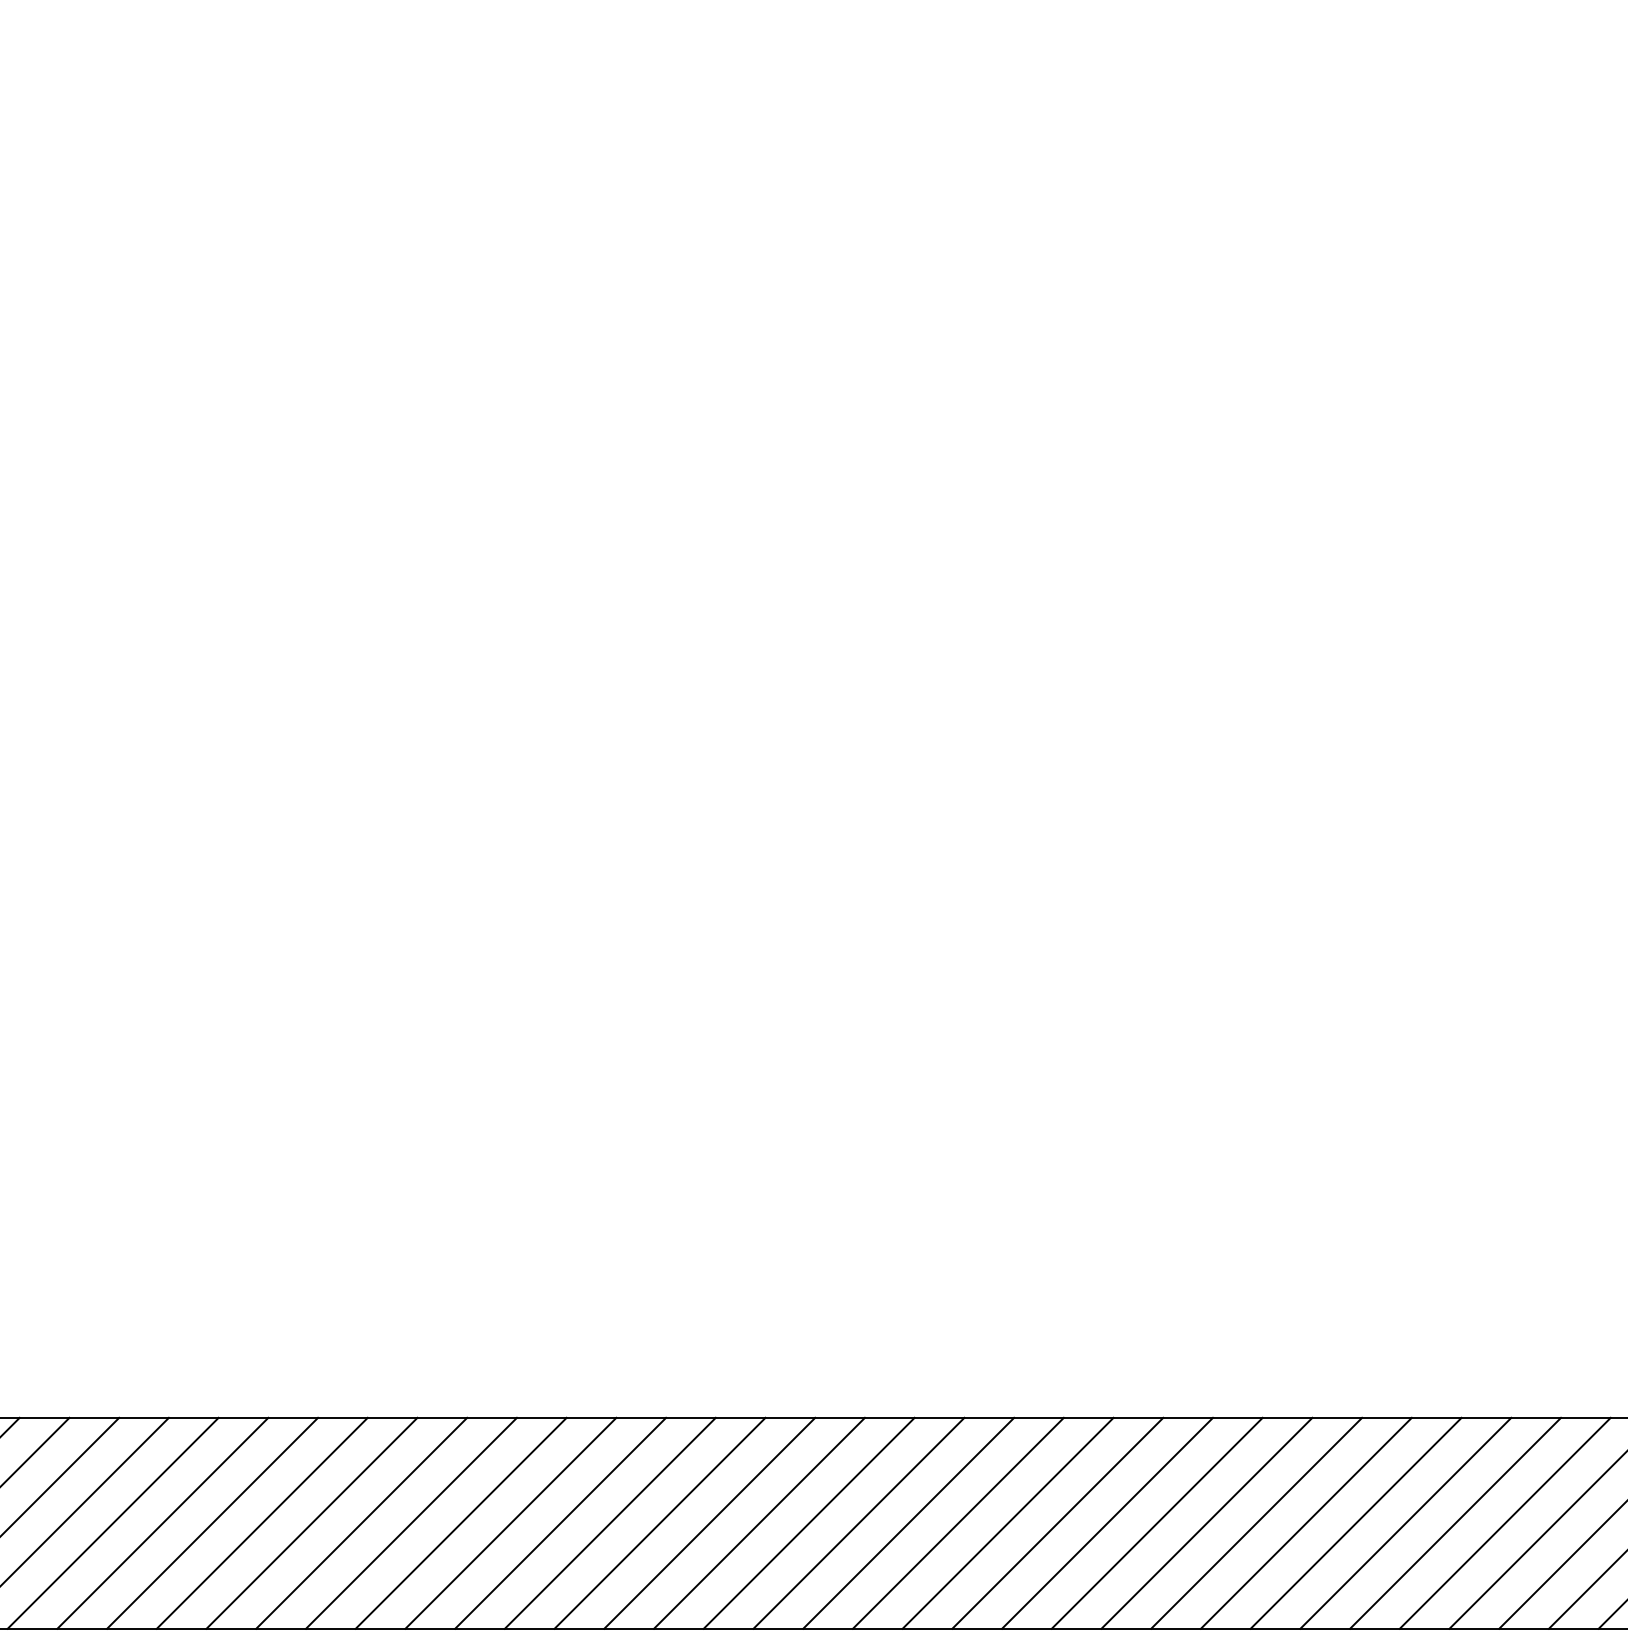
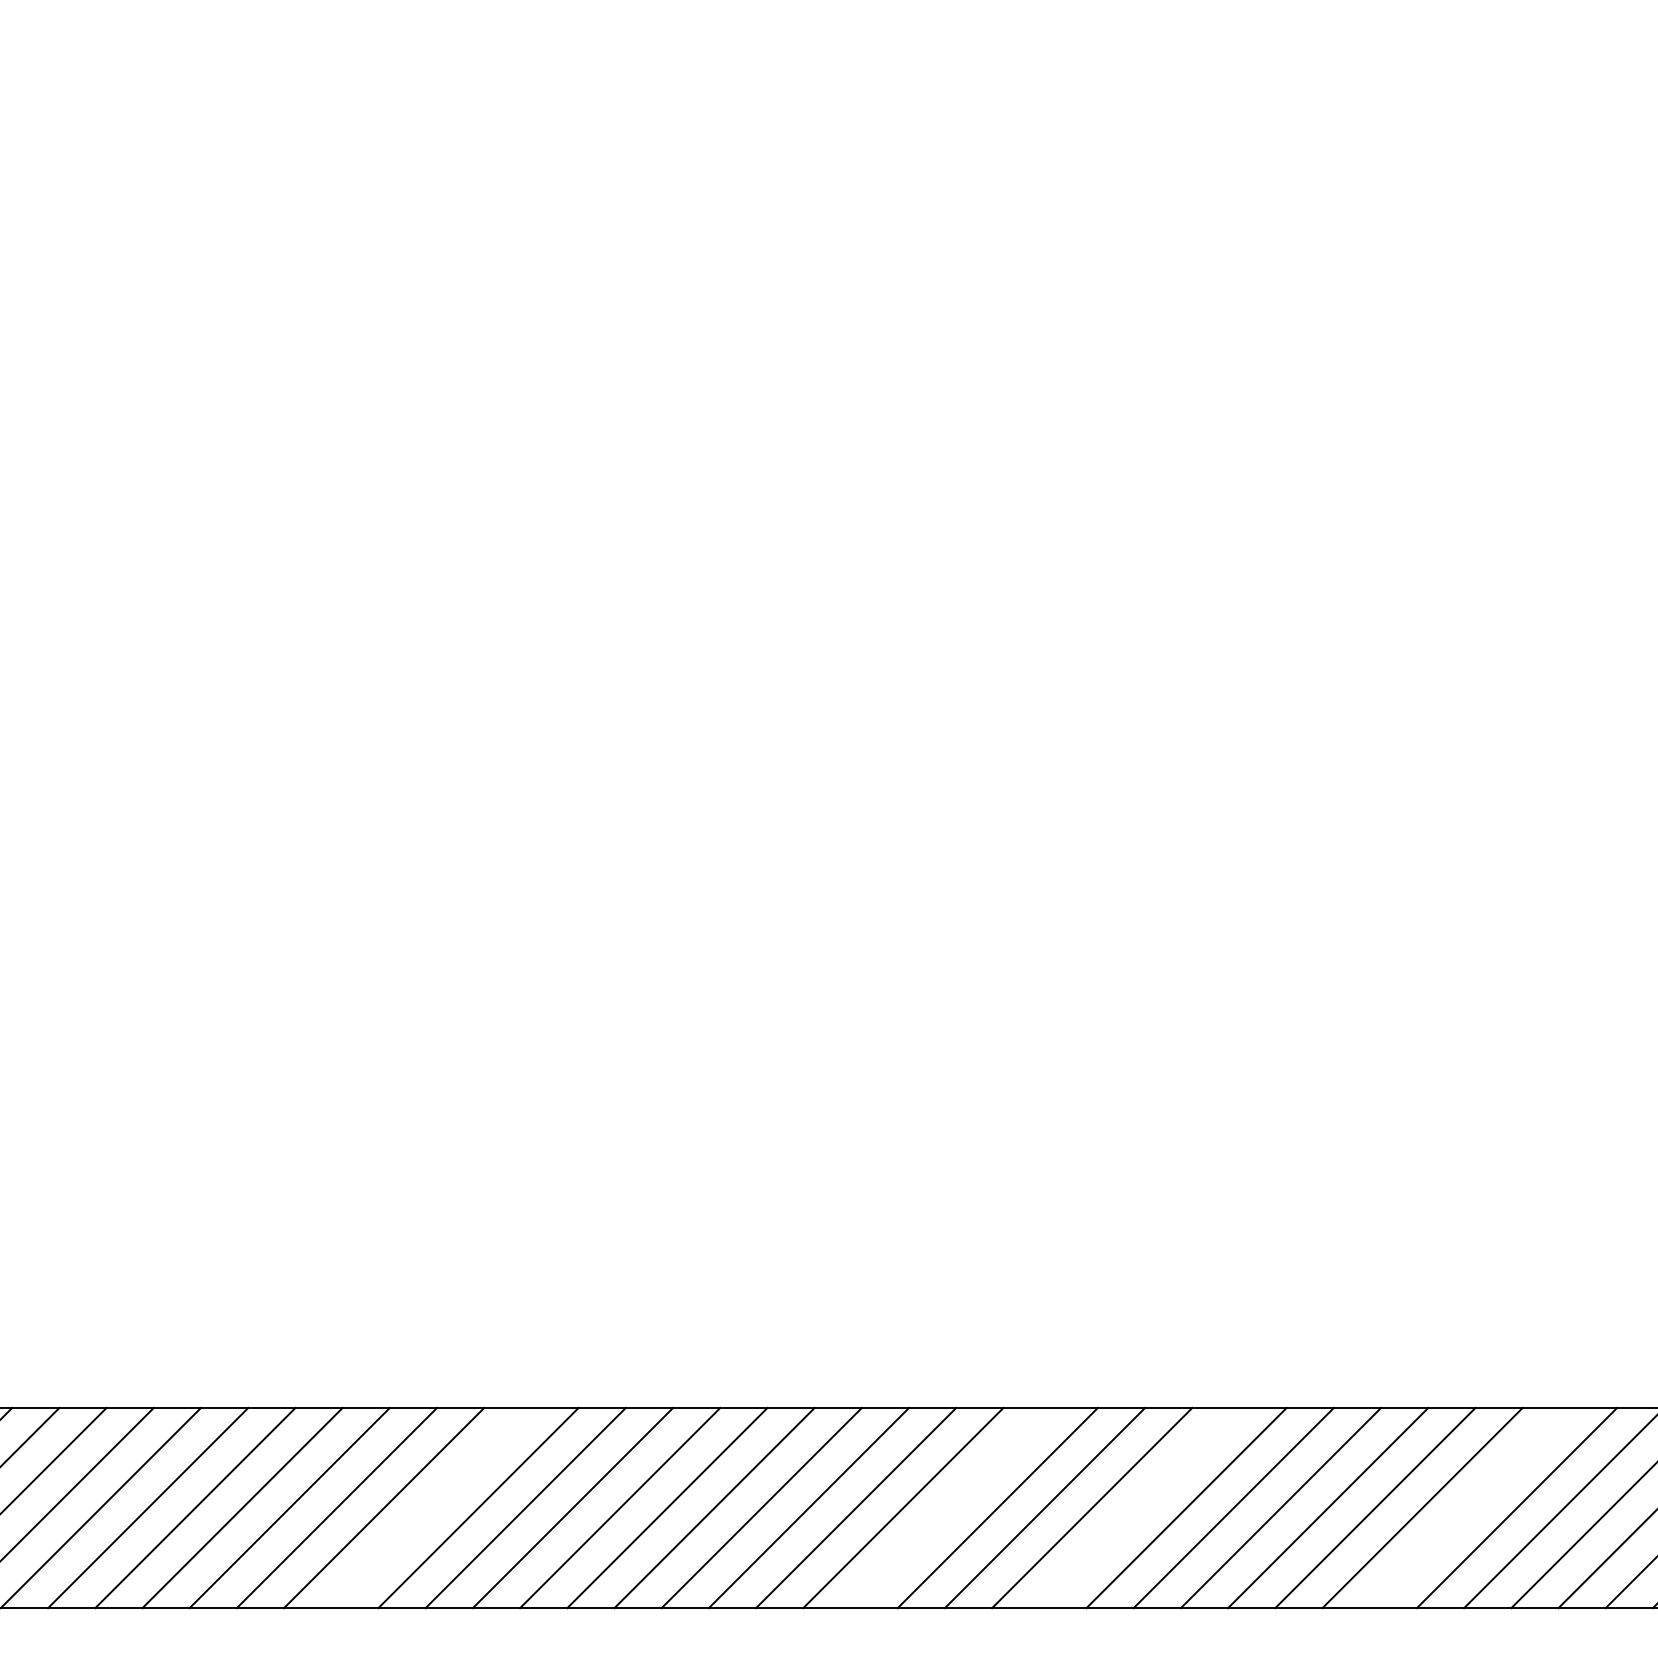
line: (262, 1522) -> (431, 1507), removed
line: (809, 1522) -> (950, 1507), removed
line: (1008, 1522) -> (1139, 1507), removed
line: (1355, 1522) -> (1469, 1507), removed

